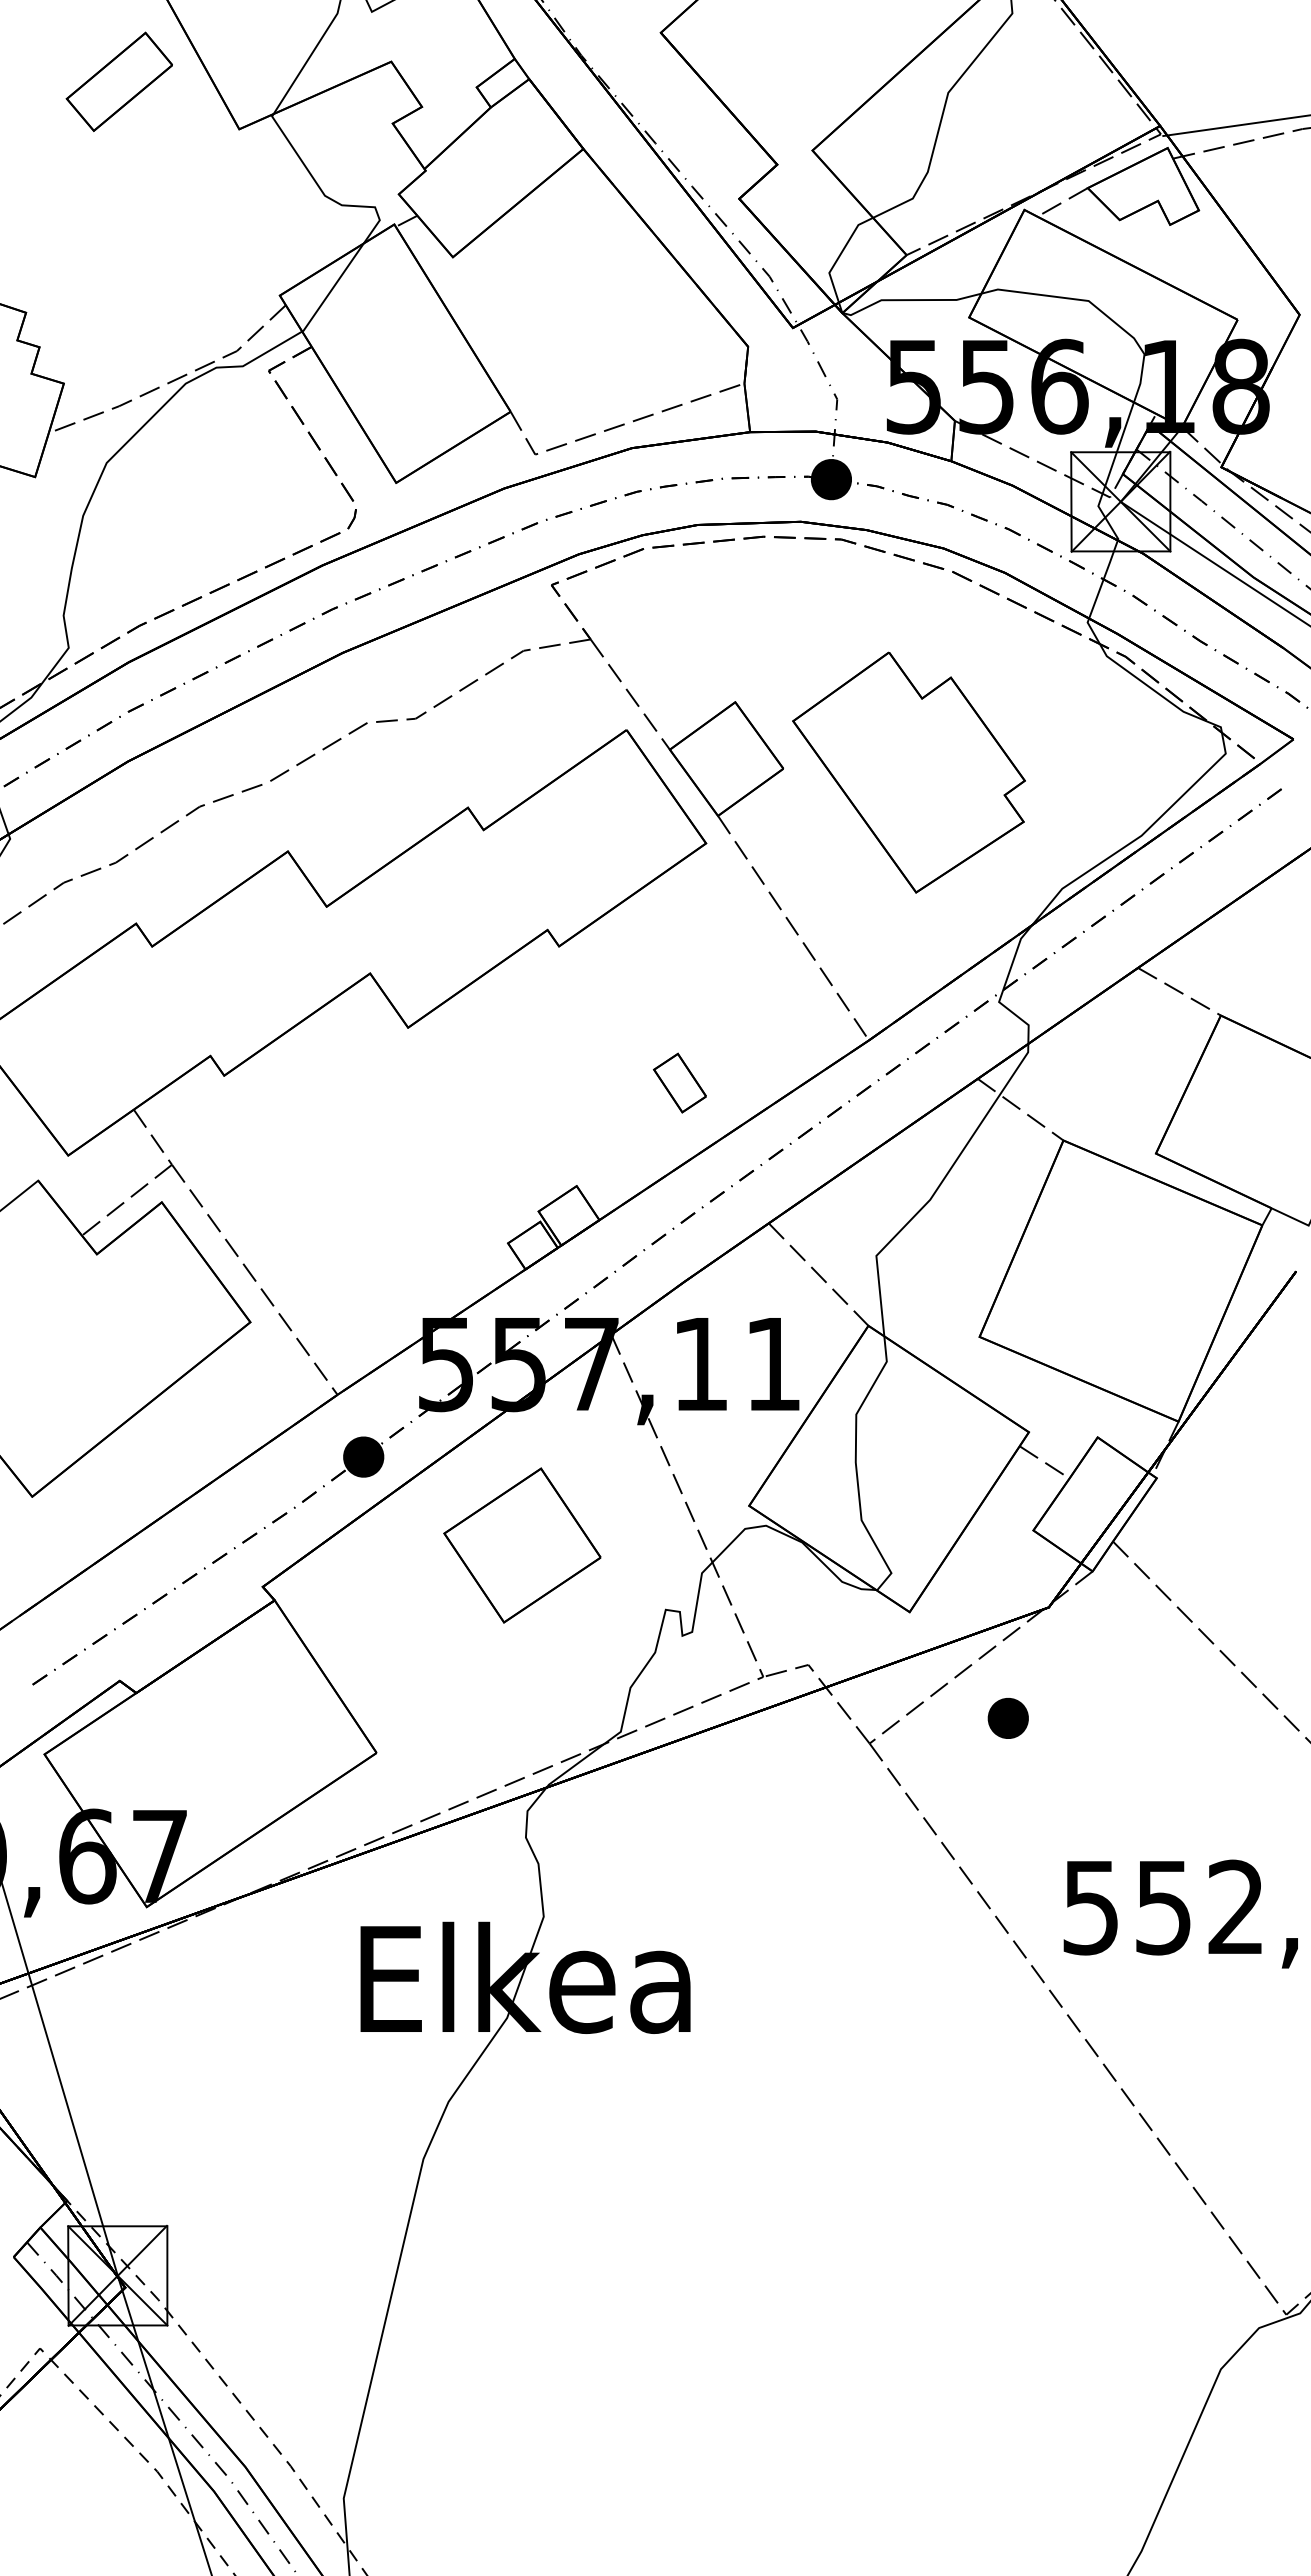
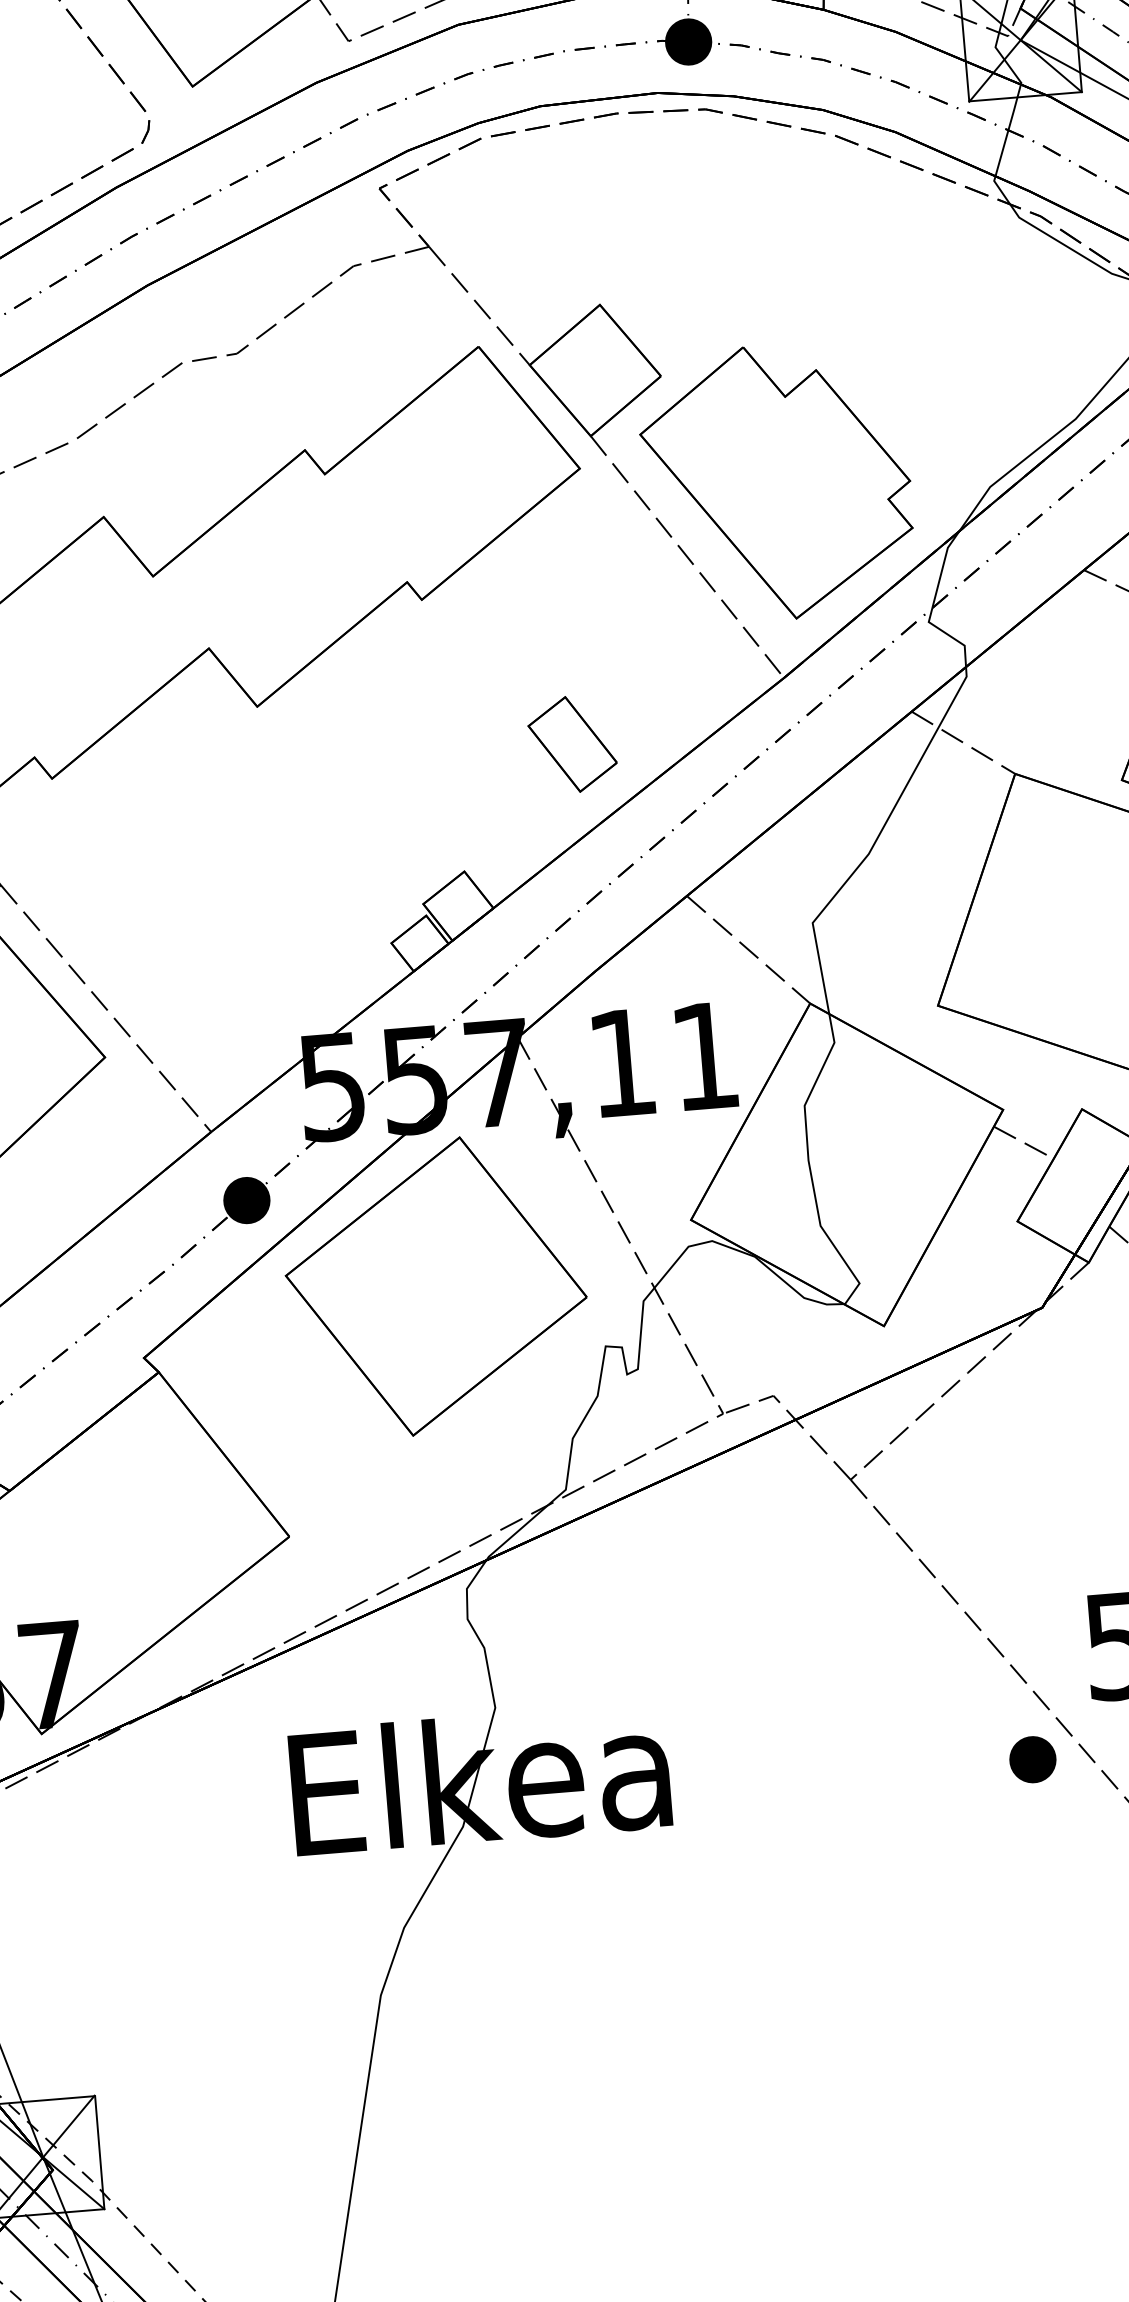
part: (908, 772) -> (776, 482), moved
part: (679, 1082) -> (571, 743), size x1.43
part: (522, 1545) -> (436, 1286), size x1.67
part: (1007, 1718) -> (1031, 1759), moved

